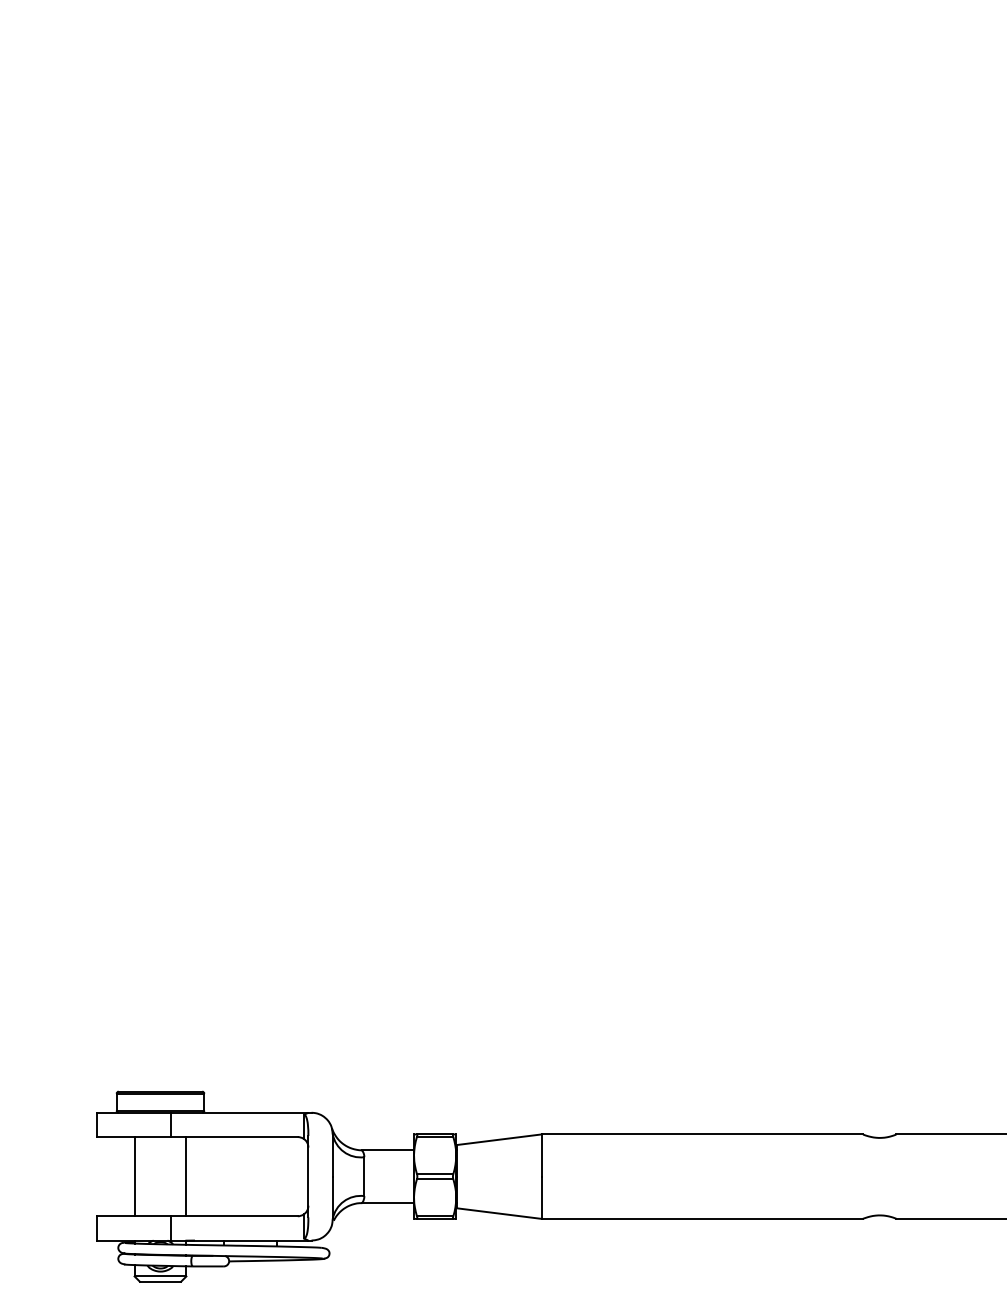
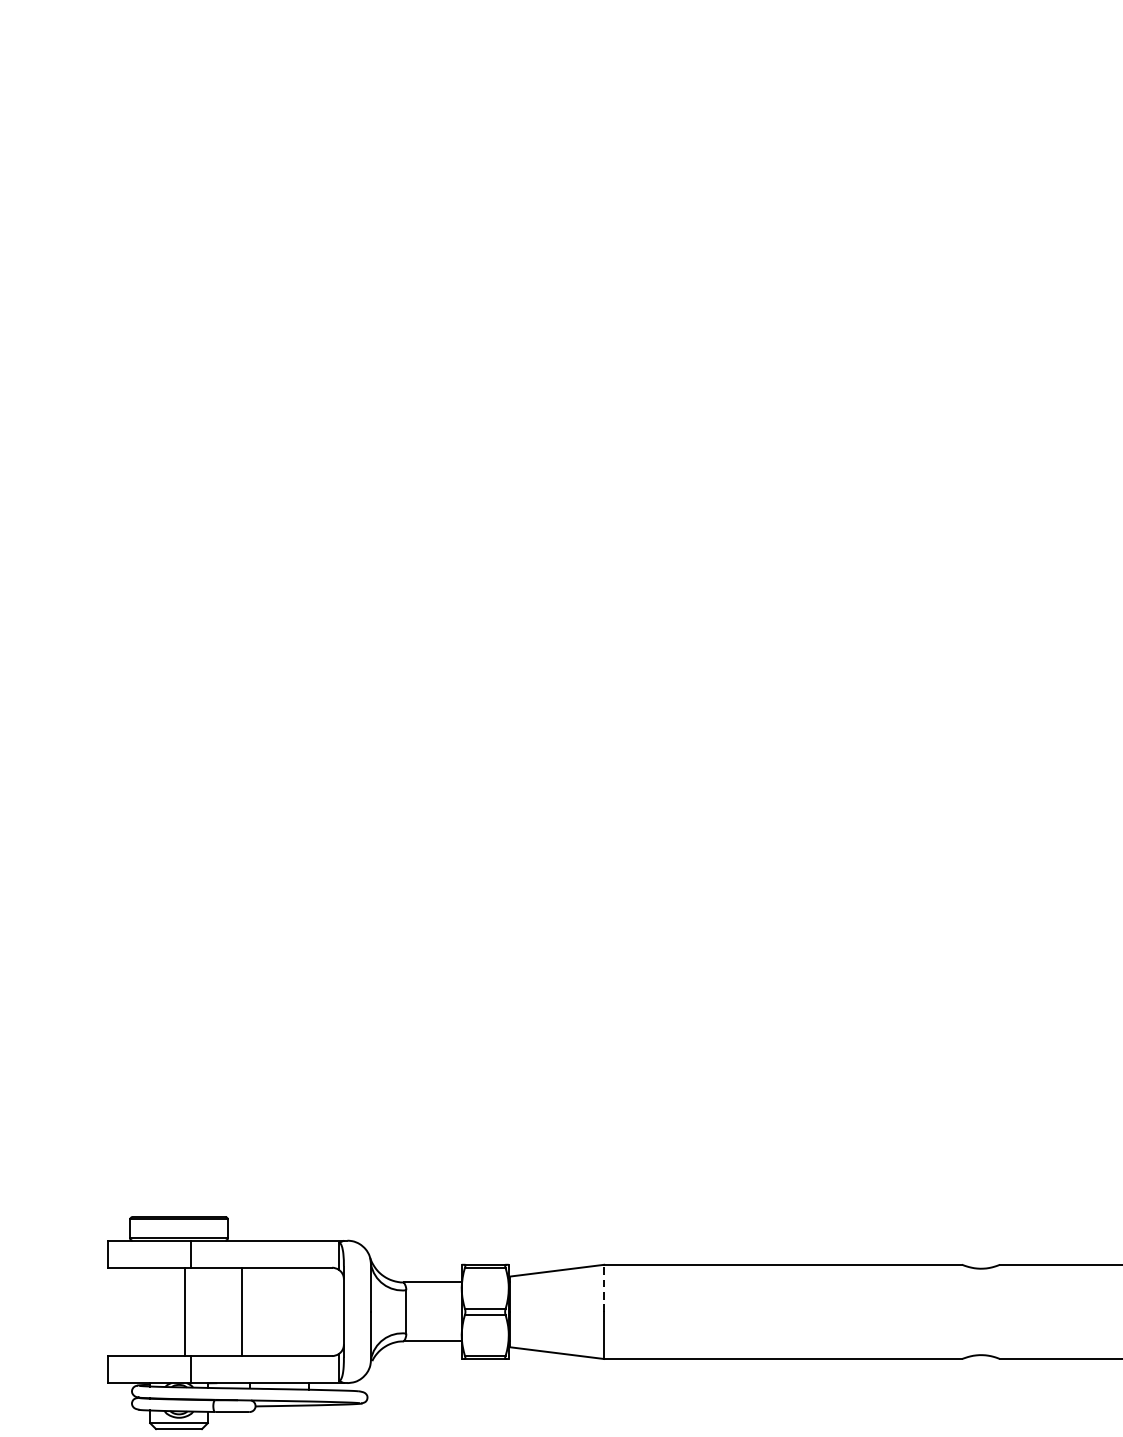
line: (541, 1155) -> (603, 1288), solid -> dashed
line: (134, 1176) -> (184, 1311), moved
line: (186, 1176) -> (242, 1311), moved

